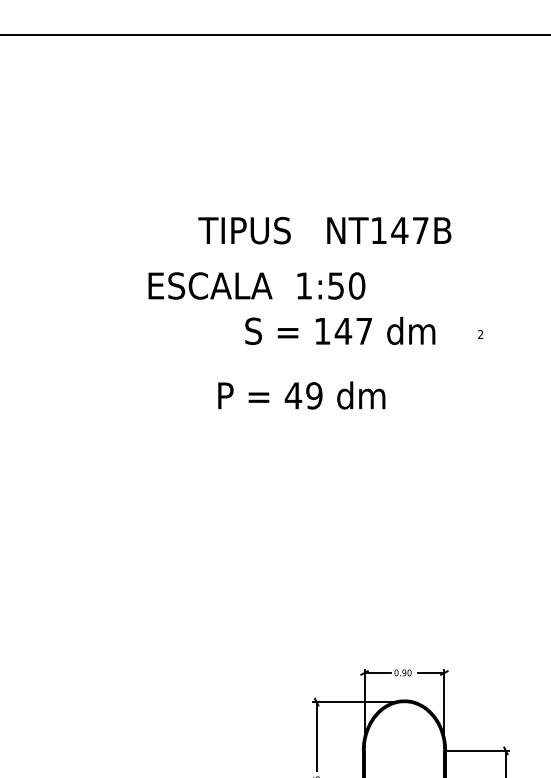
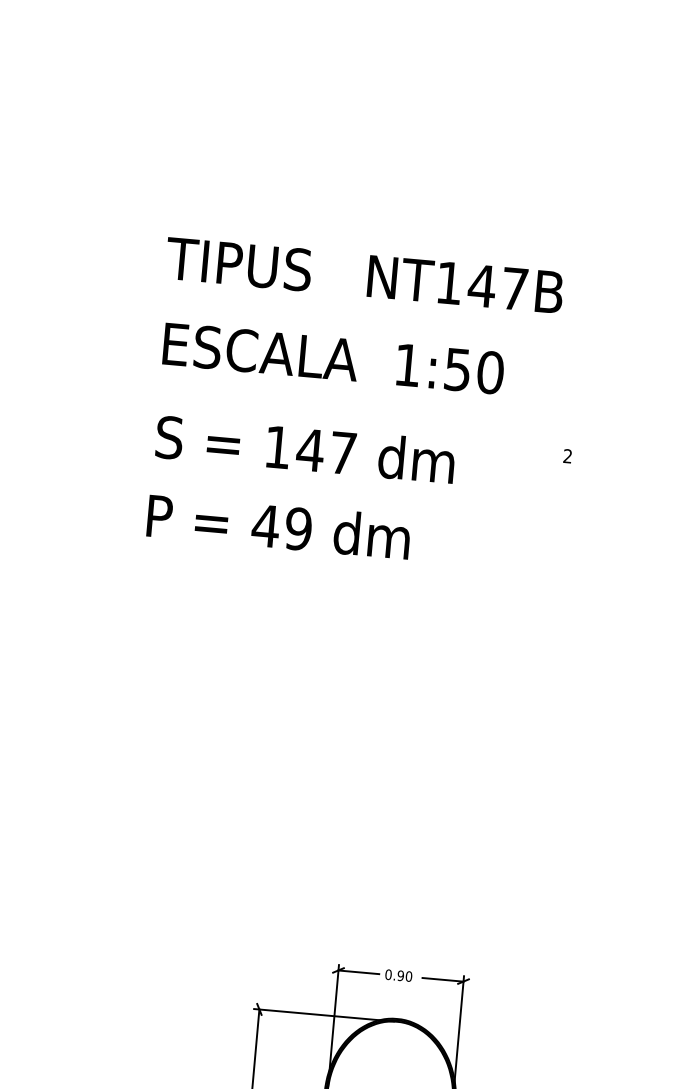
text: (324, 230) -> (364, 275), moved
text: (256, 285) -> (333, 357), moved
text: (340, 330) -> (305, 448), moved

